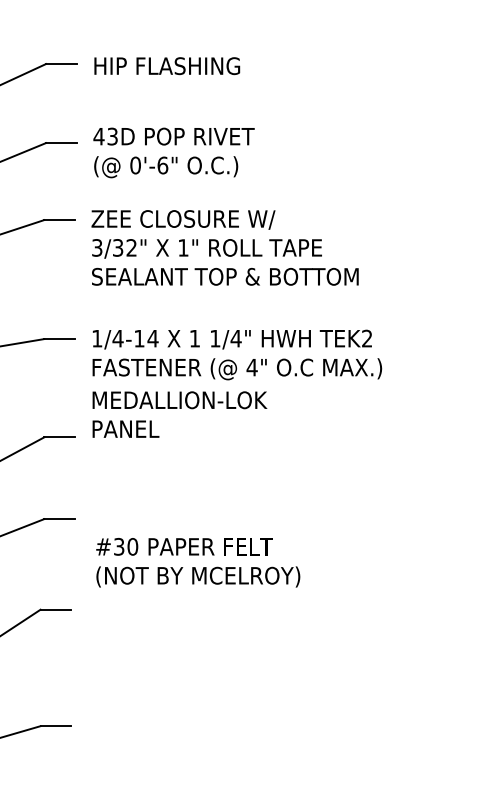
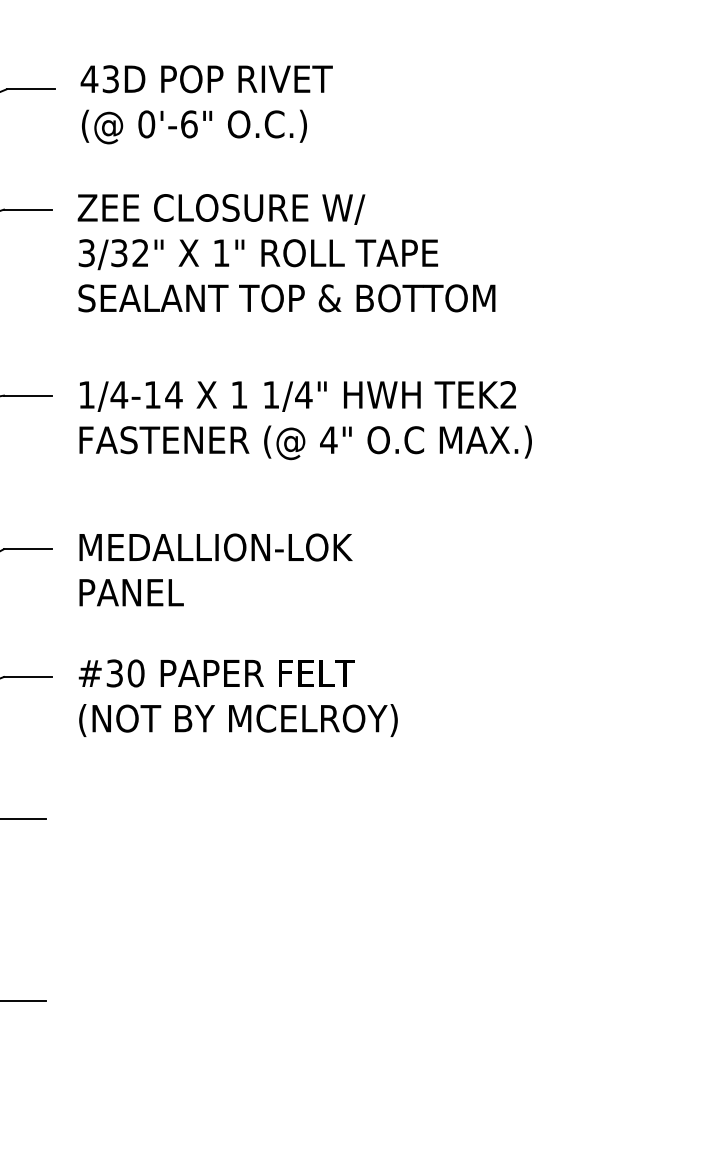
text: (179, 414) -> (215, 569), moved
text: (198, 562) -> (238, 697), moved

